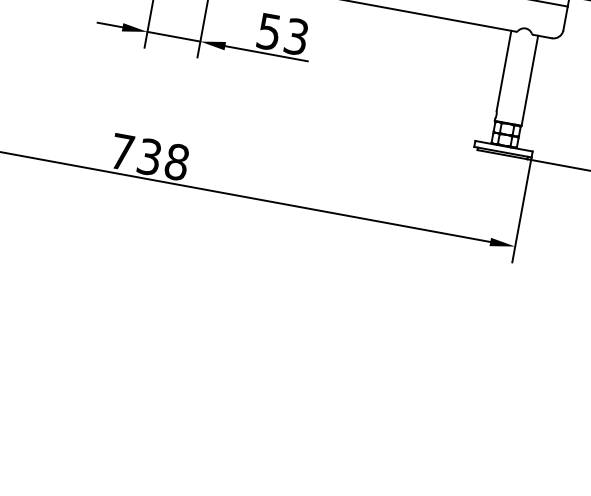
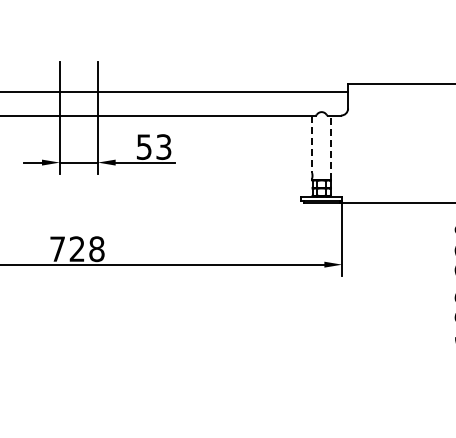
line: (504, 71) -> (312, 144), solid -> dashed
line: (530, 80) -> (331, 147), solid -> dashed
text: (148, 157) -> (76, 249), 738 -> 728

